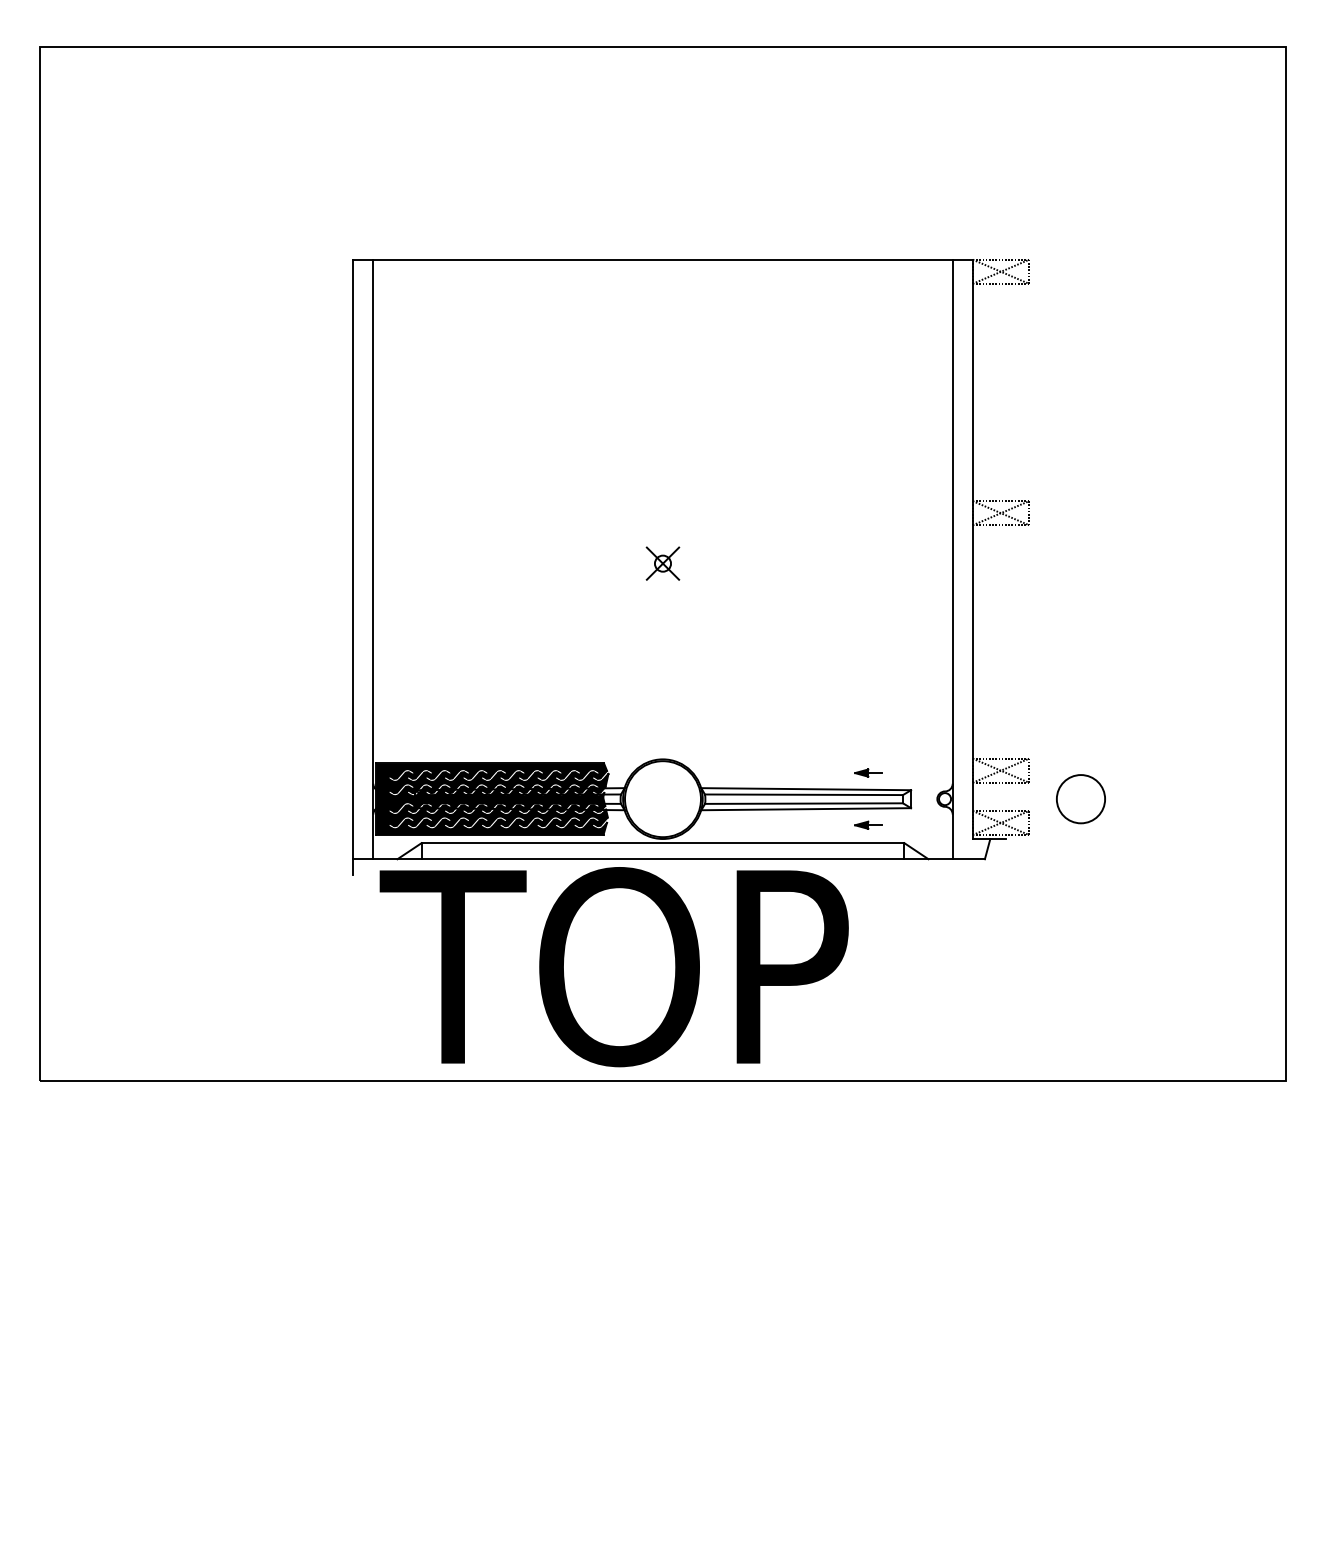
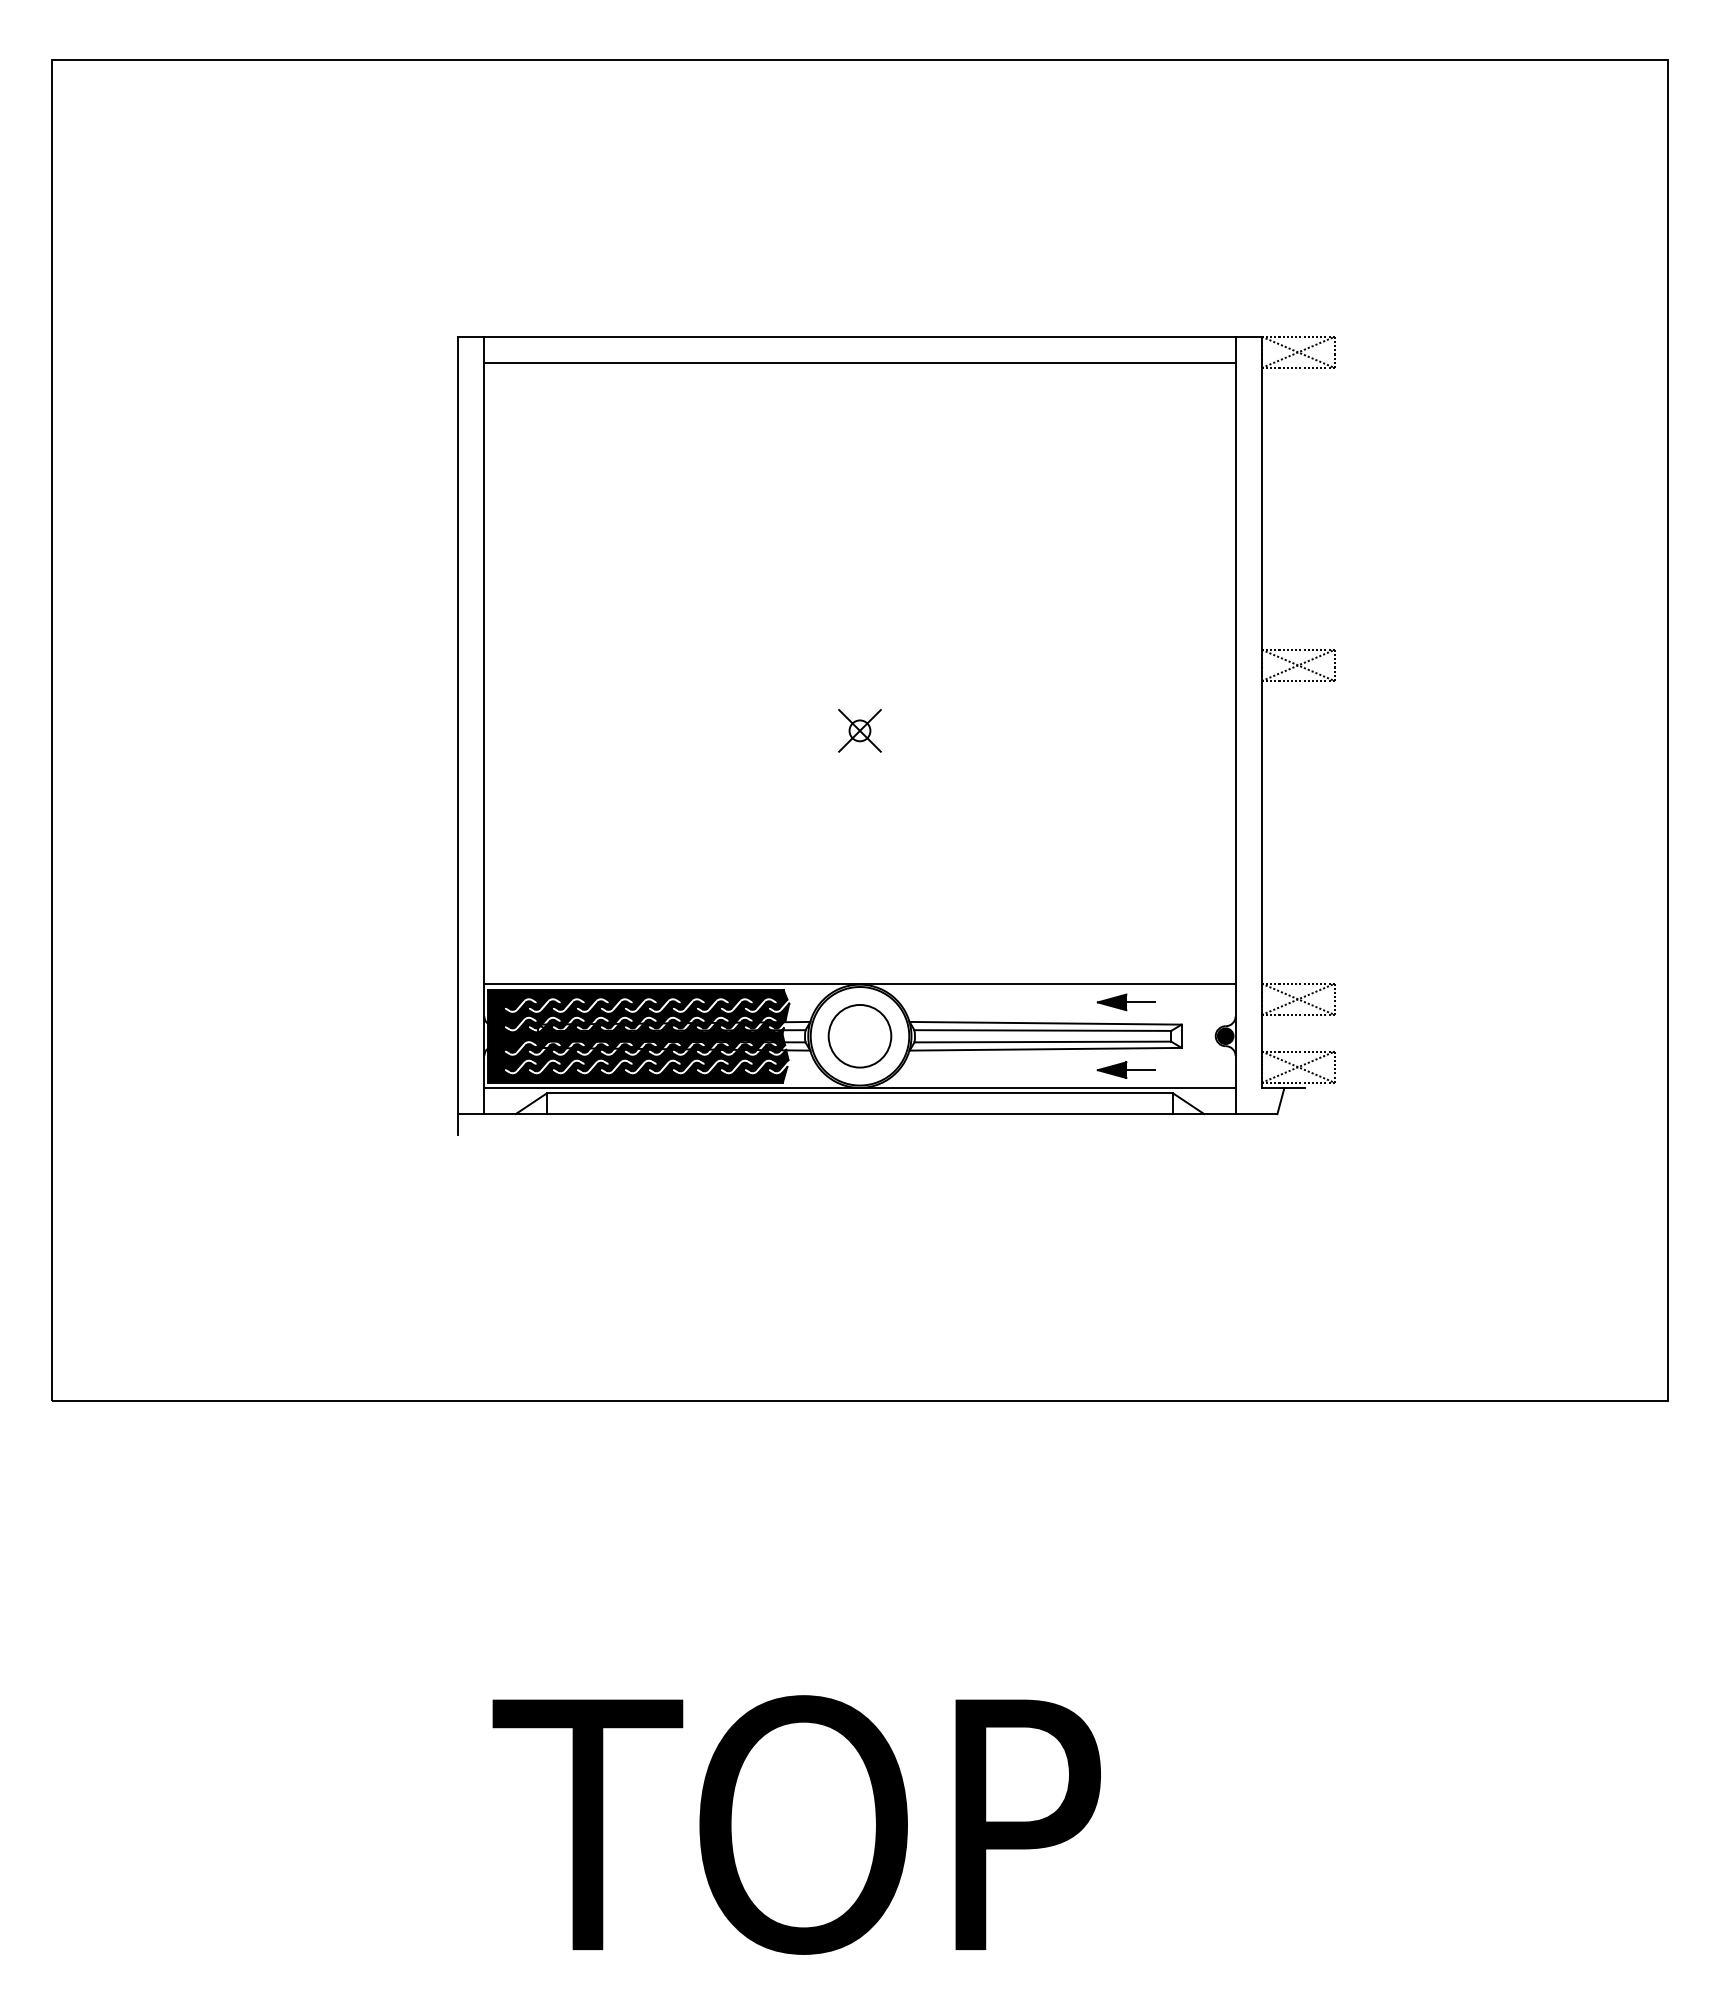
line: (662, 279) -> (859, 362), added
line: (662, 759) -> (859, 984), added
part: (867, 773) -> (1125, 1002), size x1.67
fill: (944, 799) -> (1225, 1036), added
circle: (1080, 799) -> (859, 1036), moved
part: (867, 824) -> (1125, 1069), size x1.67
line: (662, 839) -> (859, 1088), added
text: (614, 966) -> (796, 1824), moved

